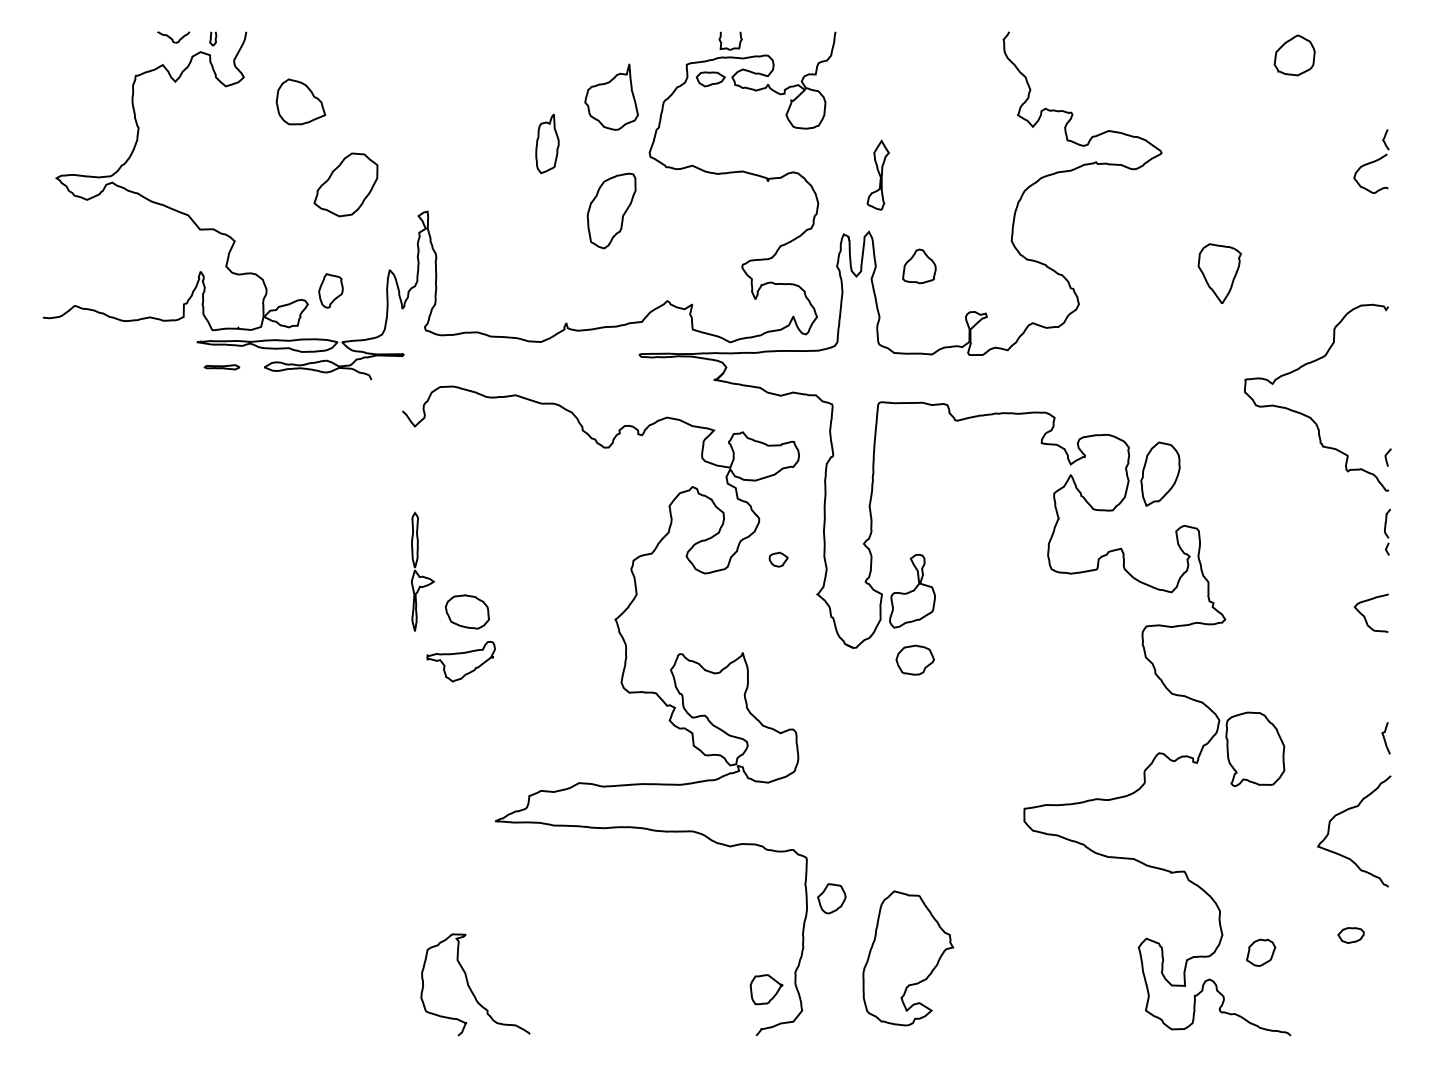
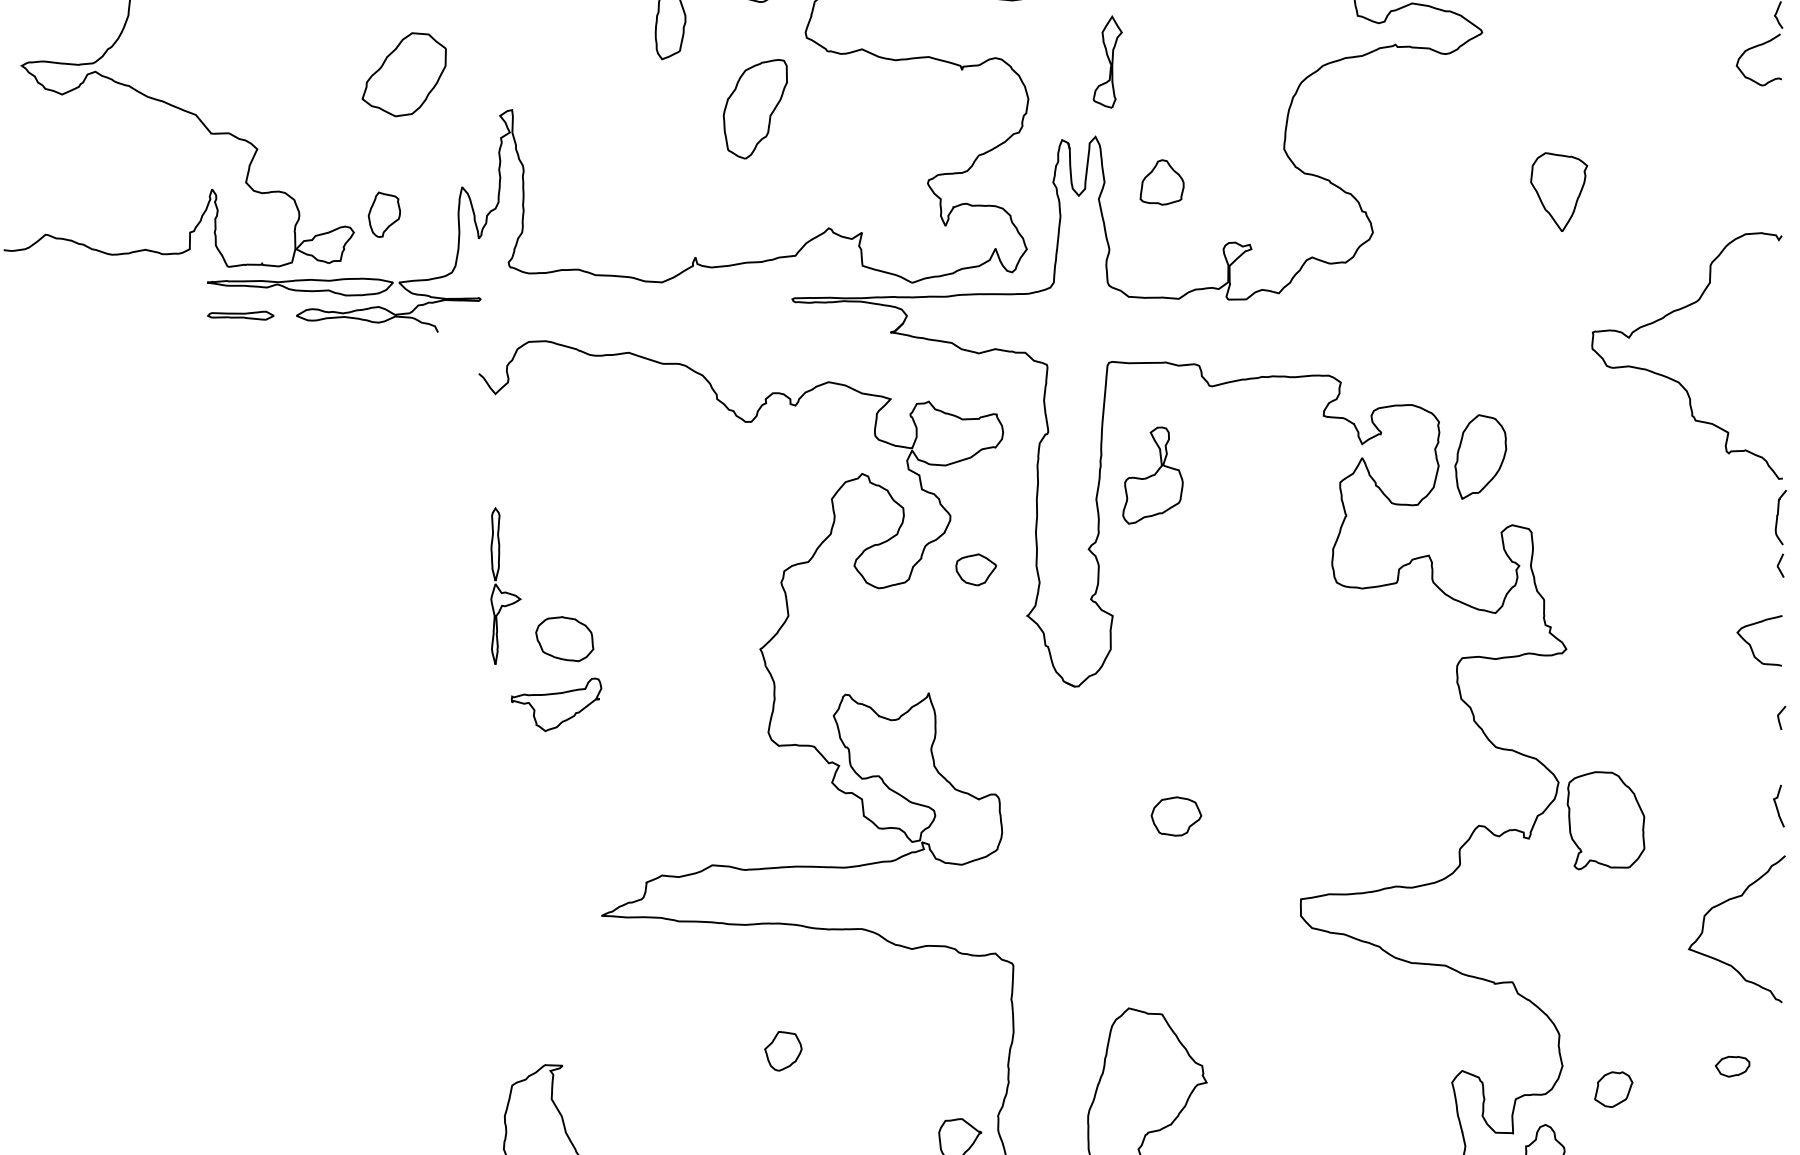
part: (221, 367) -> (239, 316), size x1.43
curve: (1386, 457) -> (1779, 717), moved
part: (1387, 532) -> (1780, 534), size x1.43
part: (778, 559) -> (975, 569), size x1.67
part: (912, 591) -> (1152, 475), moved
part: (914, 659) -> (1175, 815), moved
part: (831, 898) -> (782, 1050), moved

